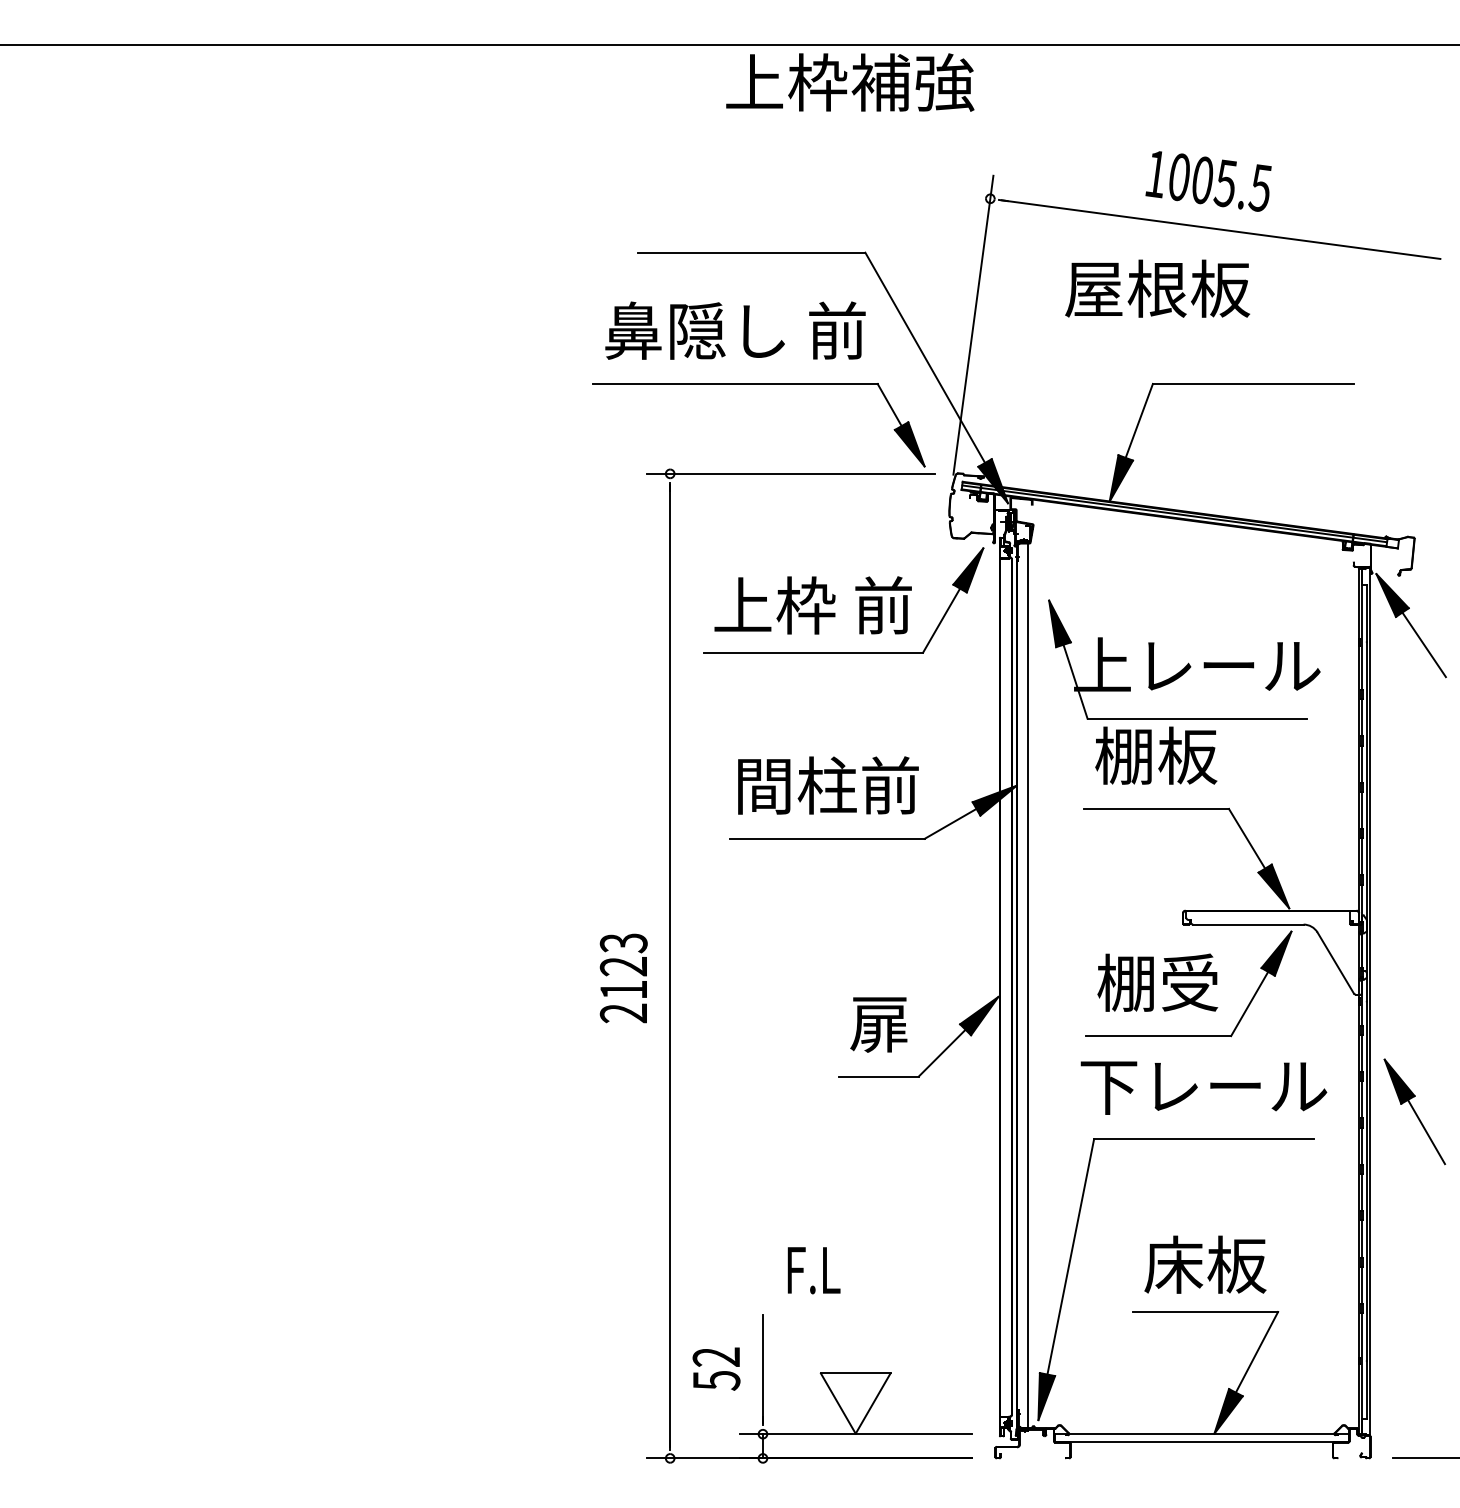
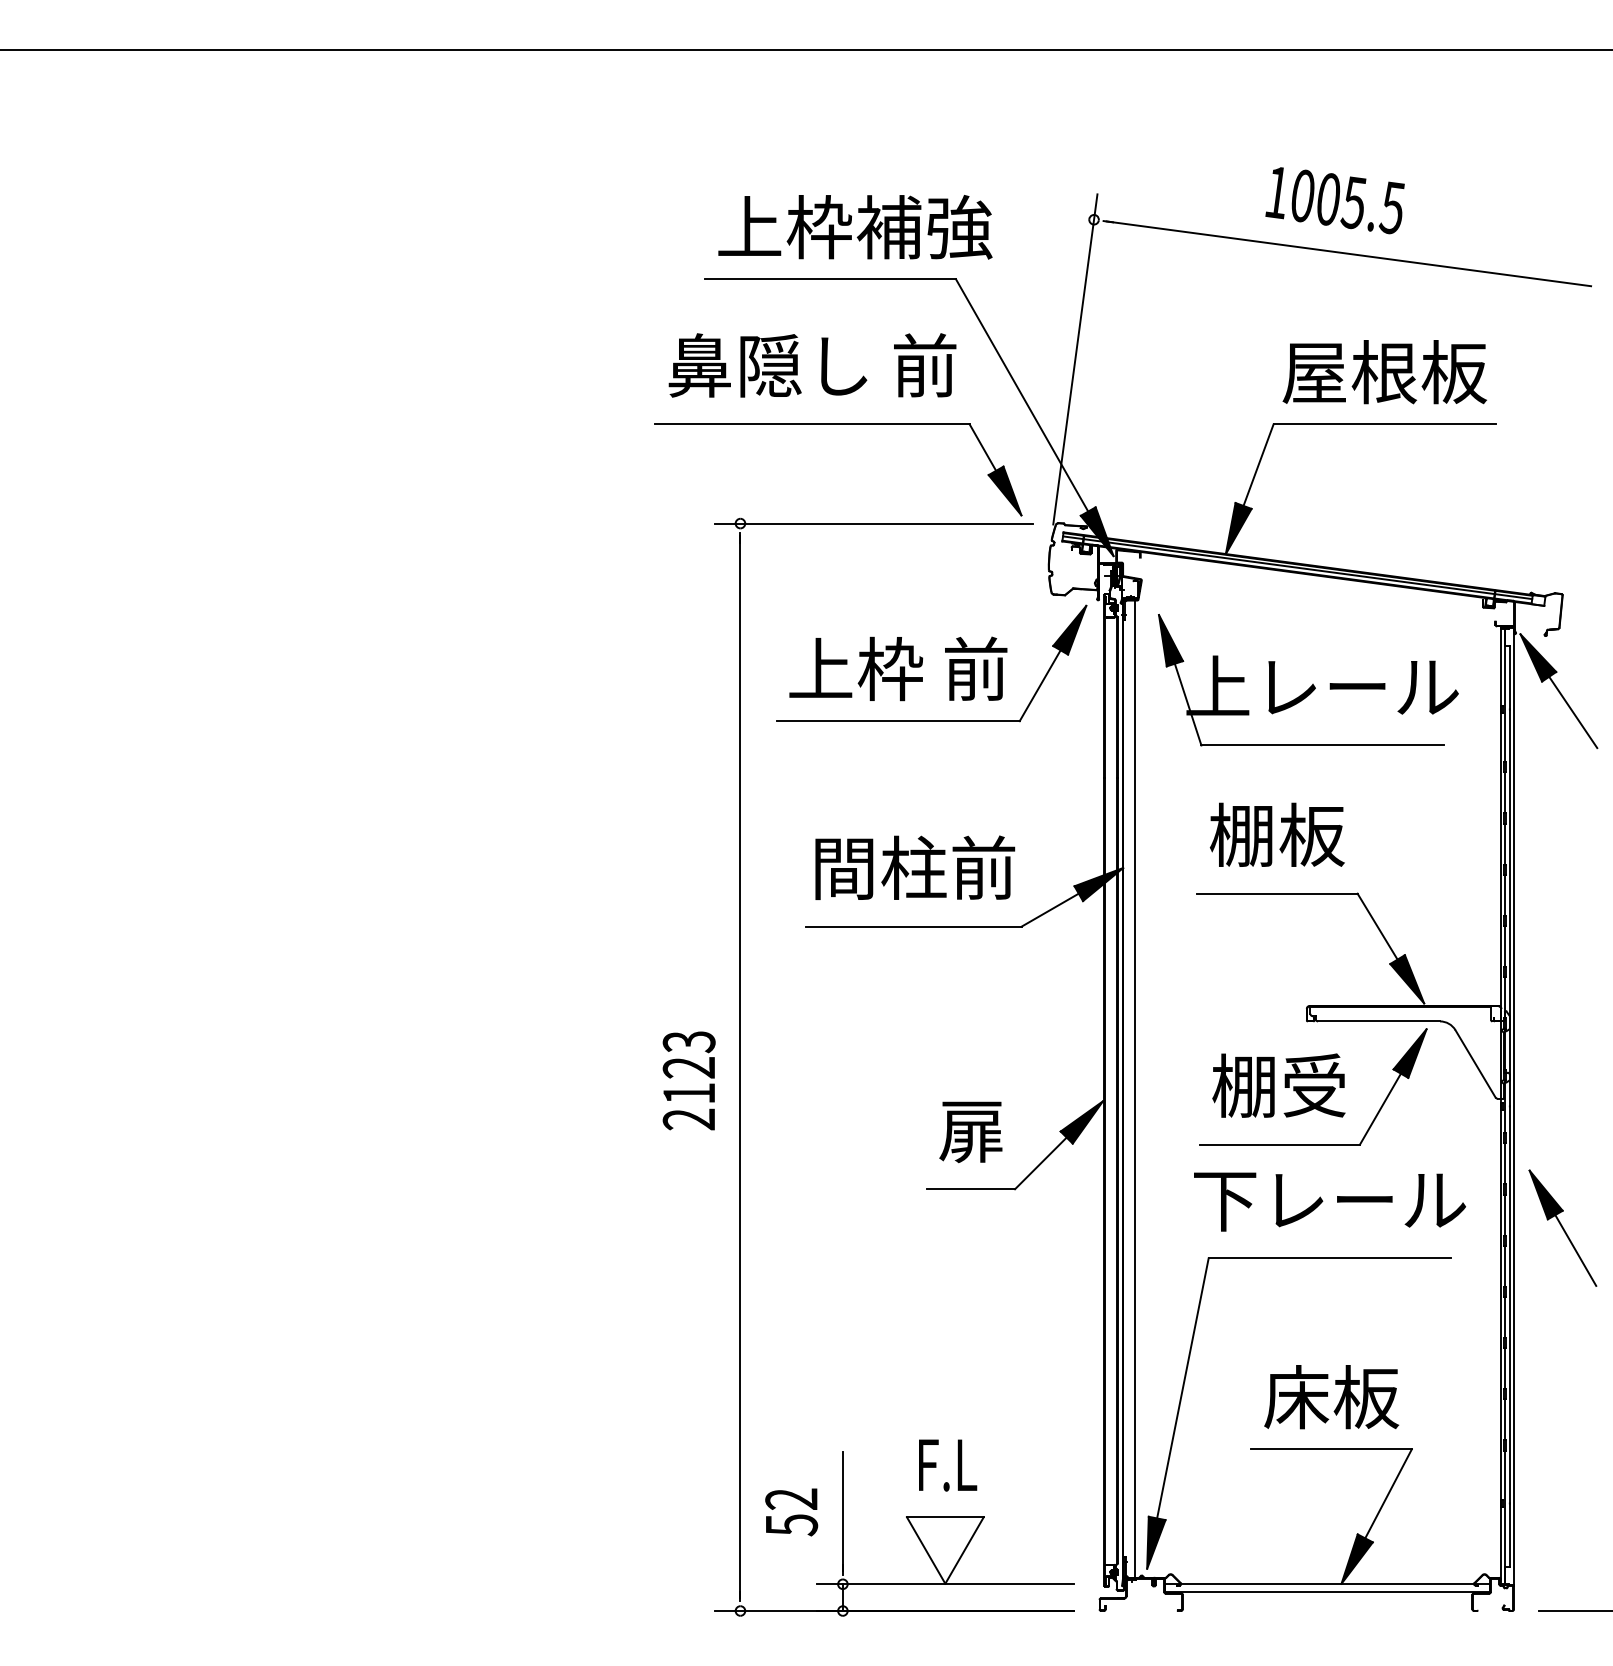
text: (850, 82) -> (855, 227), moved
text: (1157, 288) -> (1384, 371), moved
part: (1184, 659) -> (1308, 680), moved
text: (813, 1270) -> (947, 1465), moved

